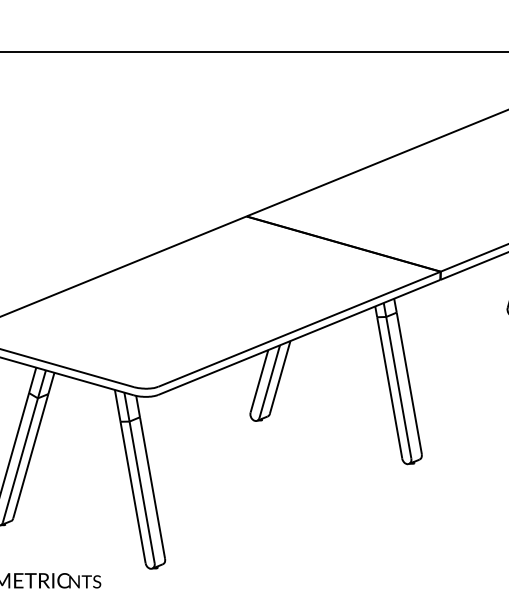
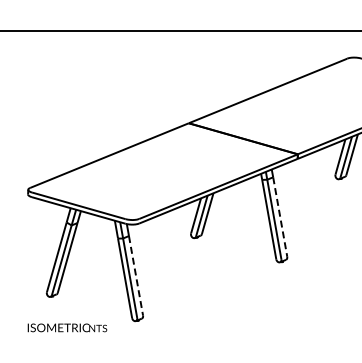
line: (409, 384) -> (280, 217), solid -> dashed
line: (153, 489) -> (136, 276), solid -> dashed

